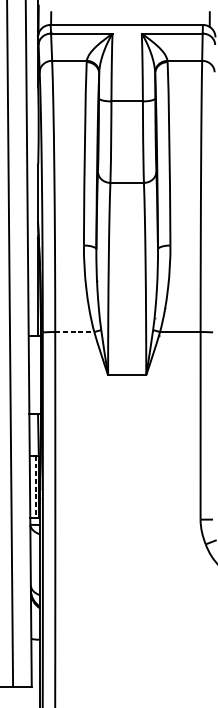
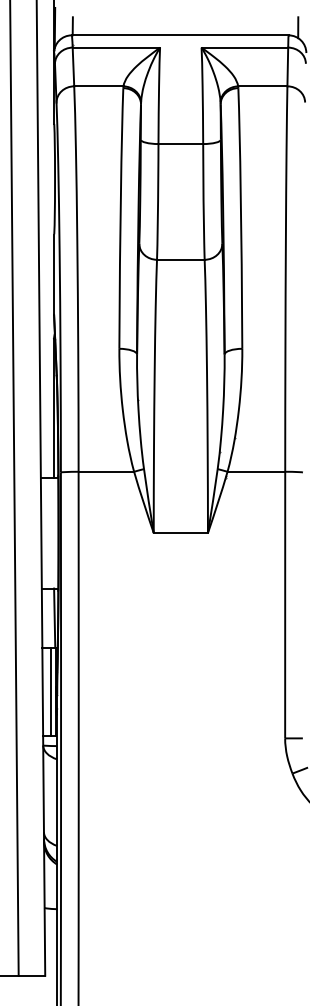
line: (74, 331) -> (106, 471), dashed -> solid
line: (36, 487) -> (51, 692), dashed -> solid

